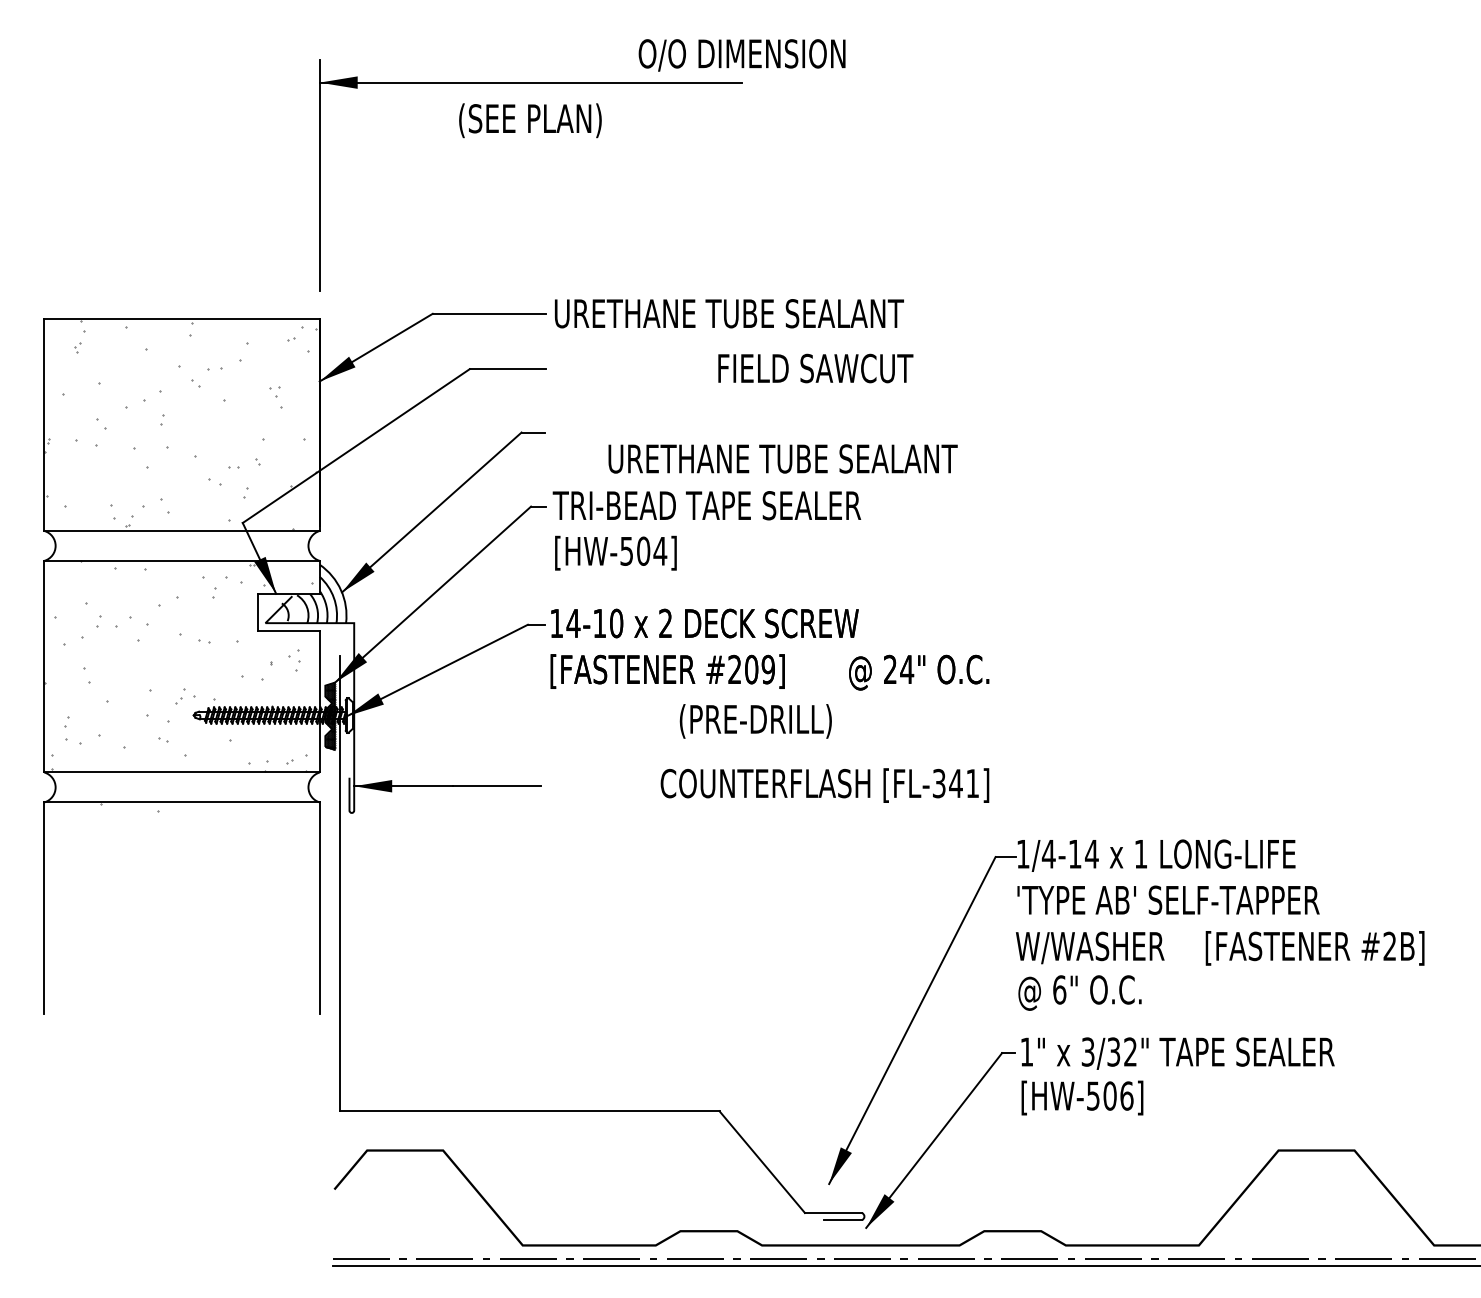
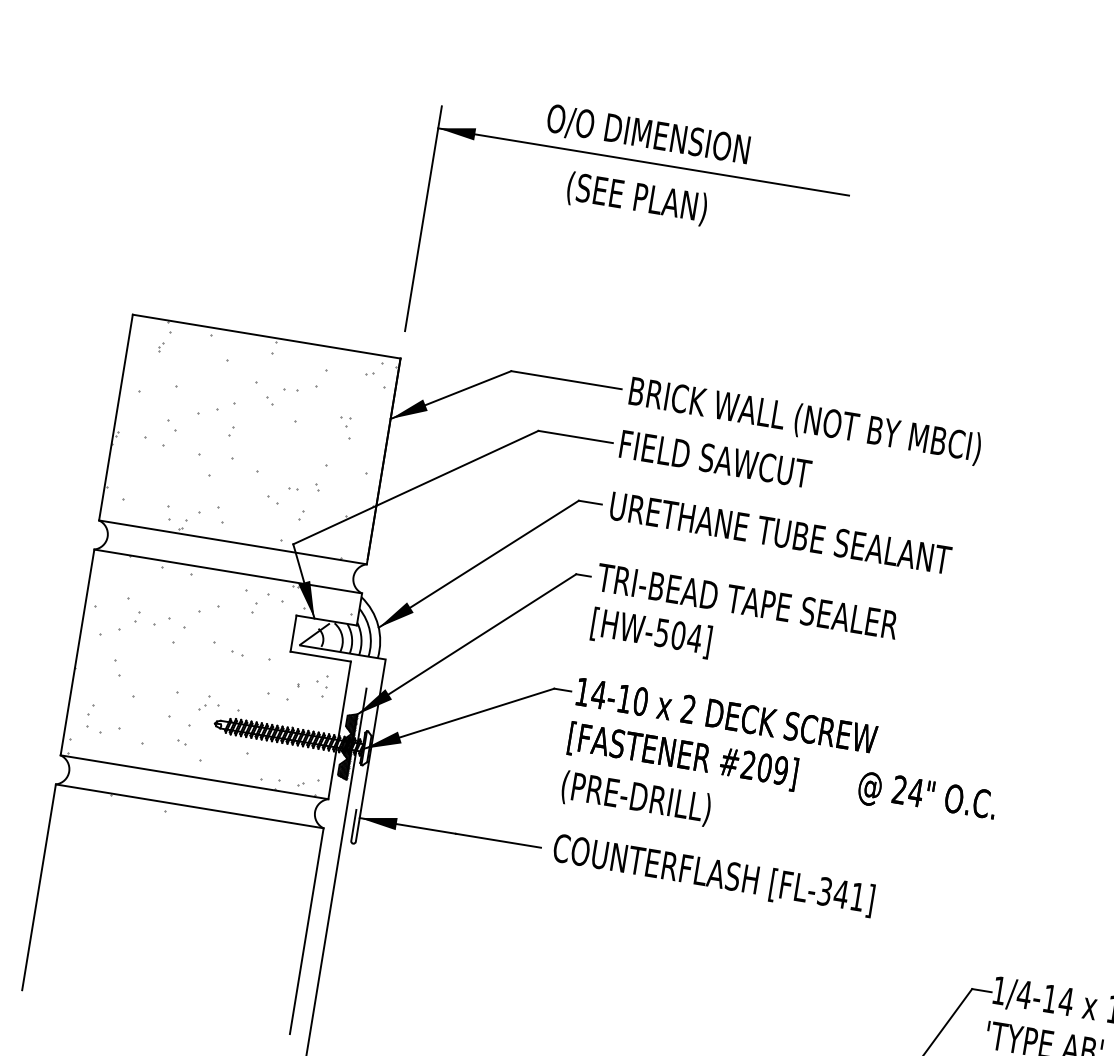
text: (741, 55) -> (647, 135), moved
text: (734, 315) -> (804, 420), URETHANE TUBE SEALANT -> BRICK WALL (NOT BY MBCI)
text: (815, 368) -> (715, 459), moved
text: (782, 458) -> (780, 532), moved
text: (755, 721) -> (635, 798), moved
text: (824, 785) -> (713, 875), moved

